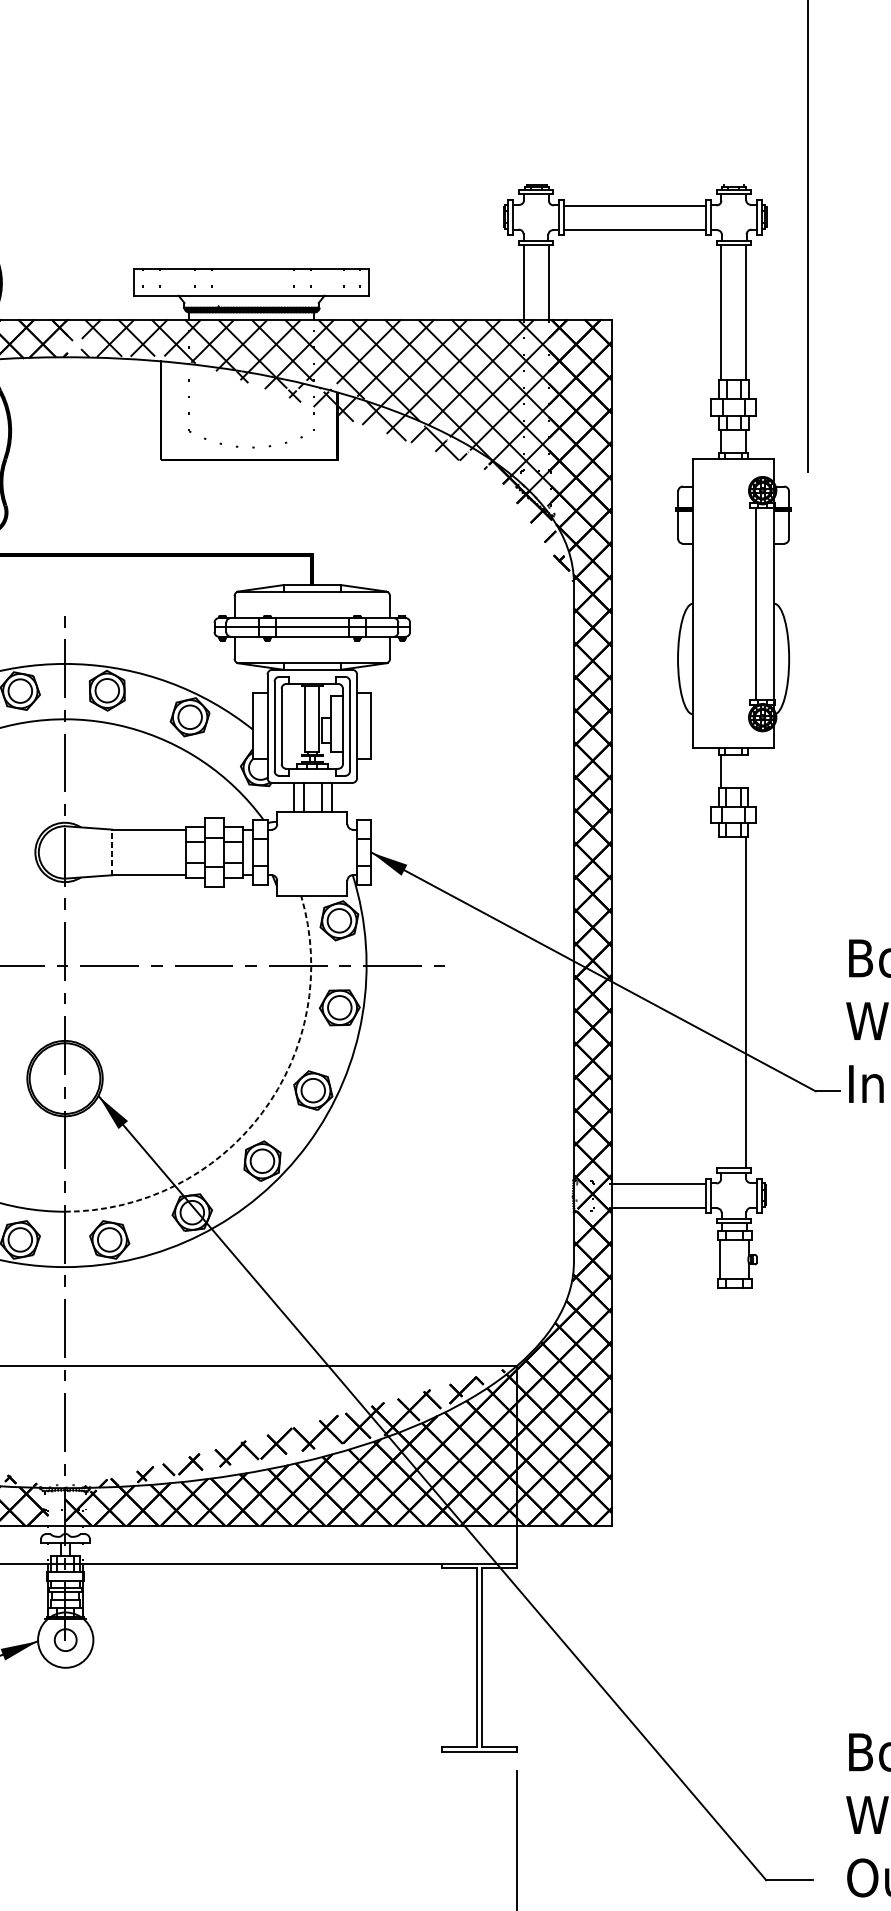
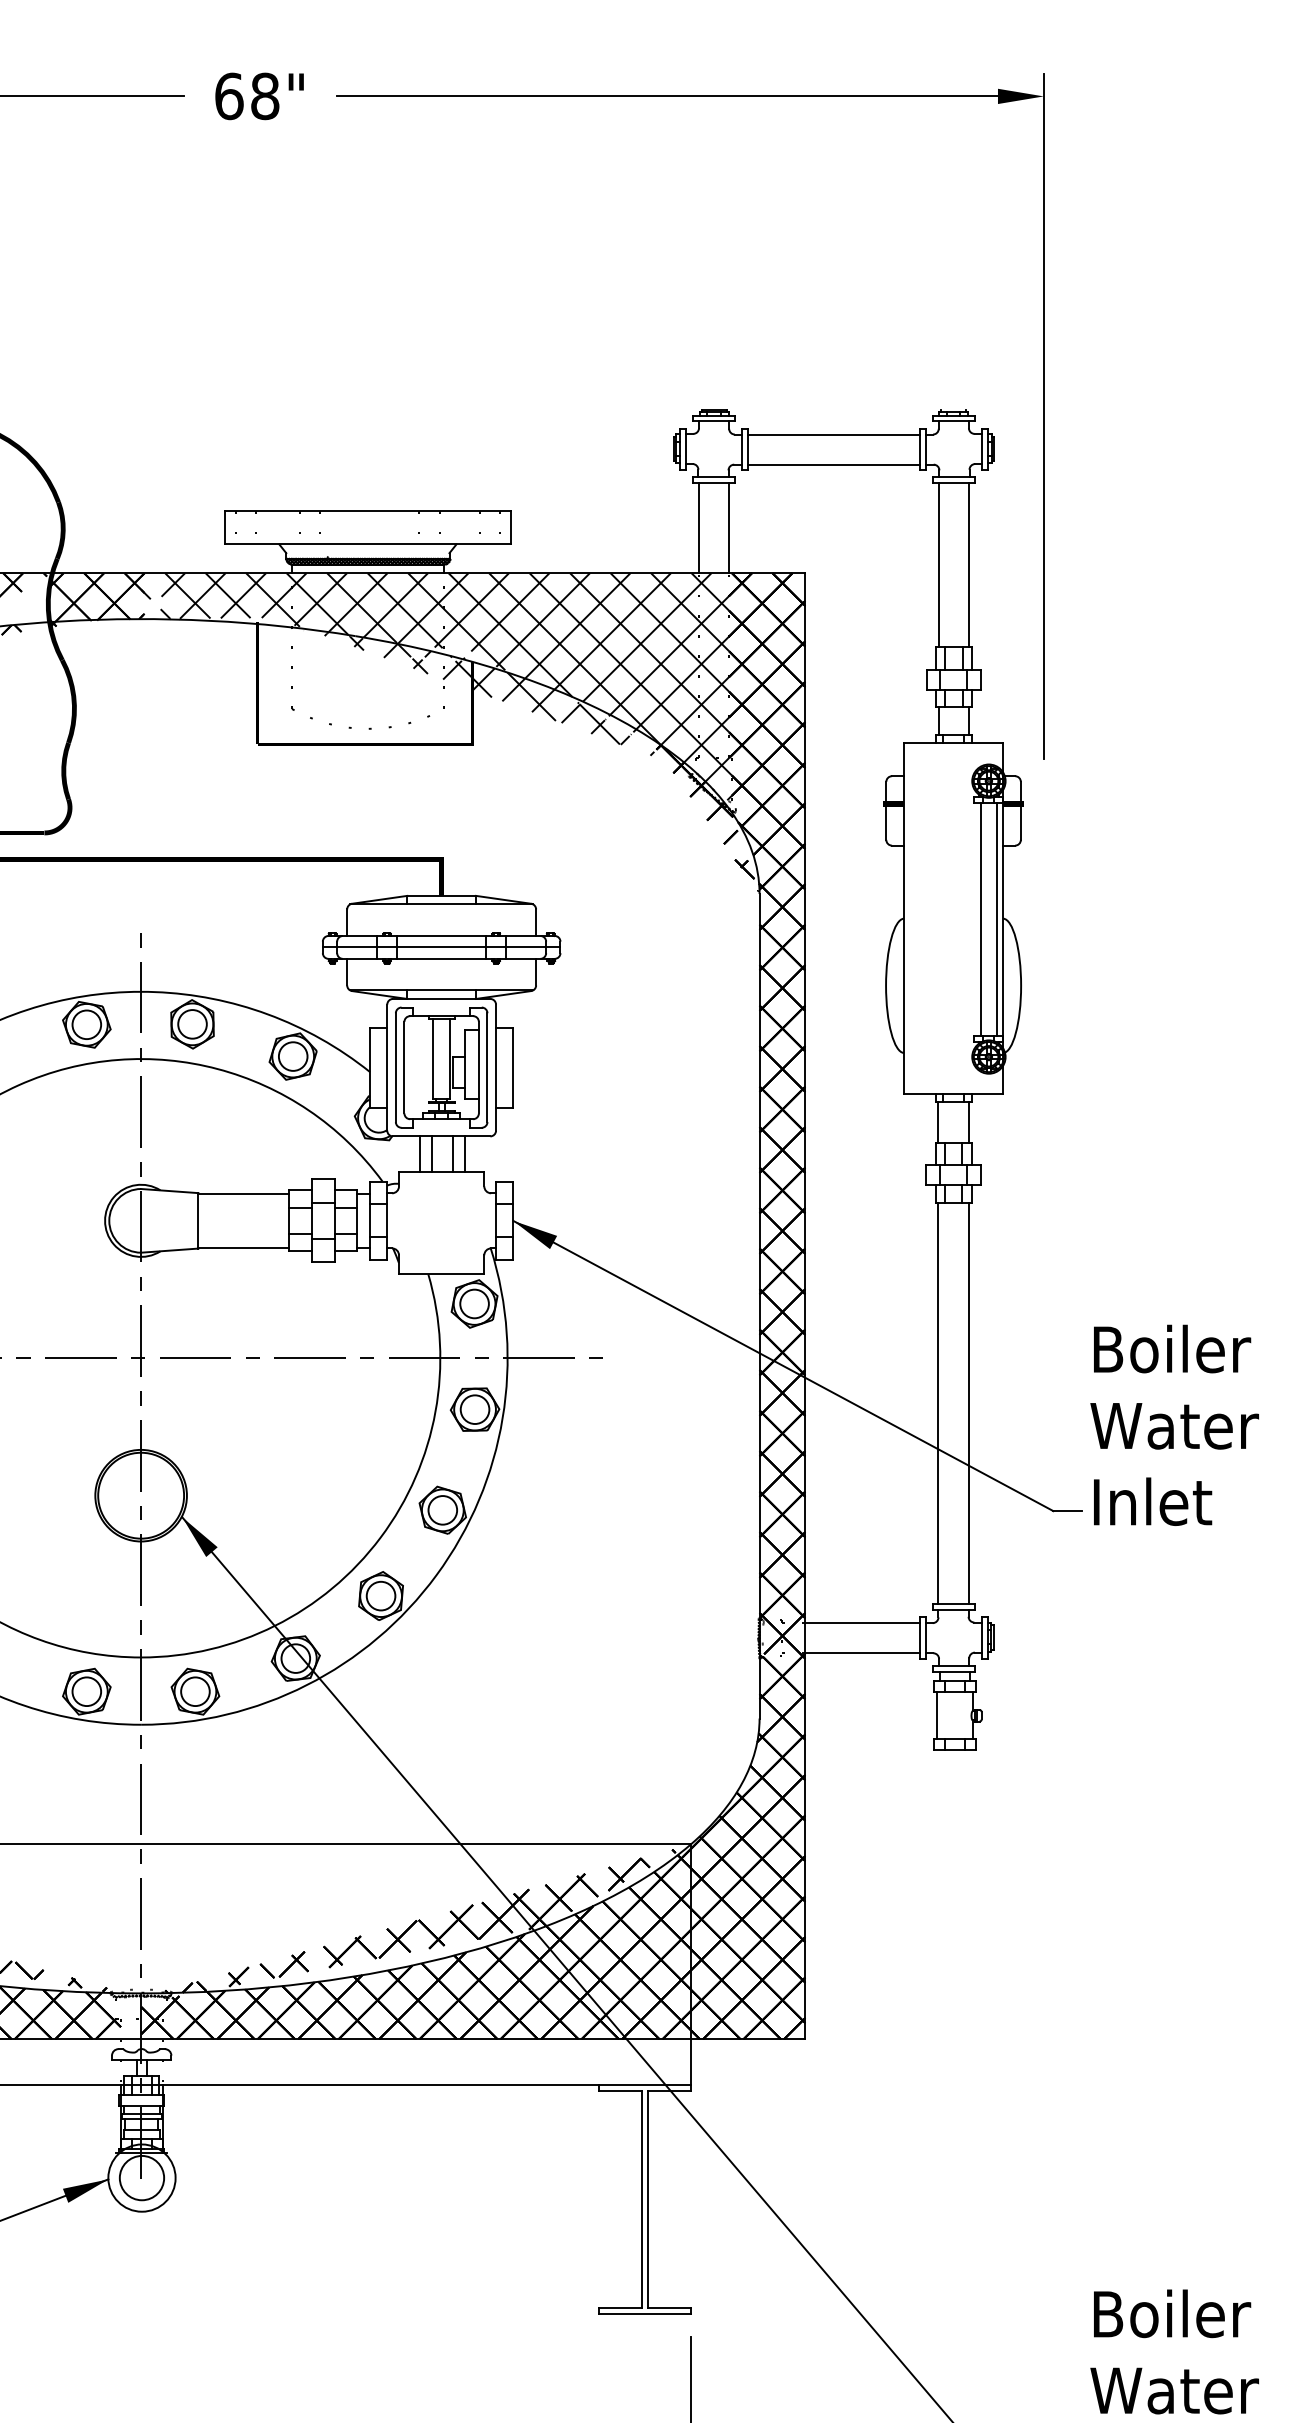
line: (768, 603) -> (996, 918), added
line: (745, 770) -> (968, 1121), added
line: (112, 852) -> (198, 1220), dashed -> solid
line: (721, 1002) -> (938, 1403), added
arc: (262, 1113) -> (380, 1537), dashed -> solid
circle: (65, 1639) -> (141, 2177), size x1.67

